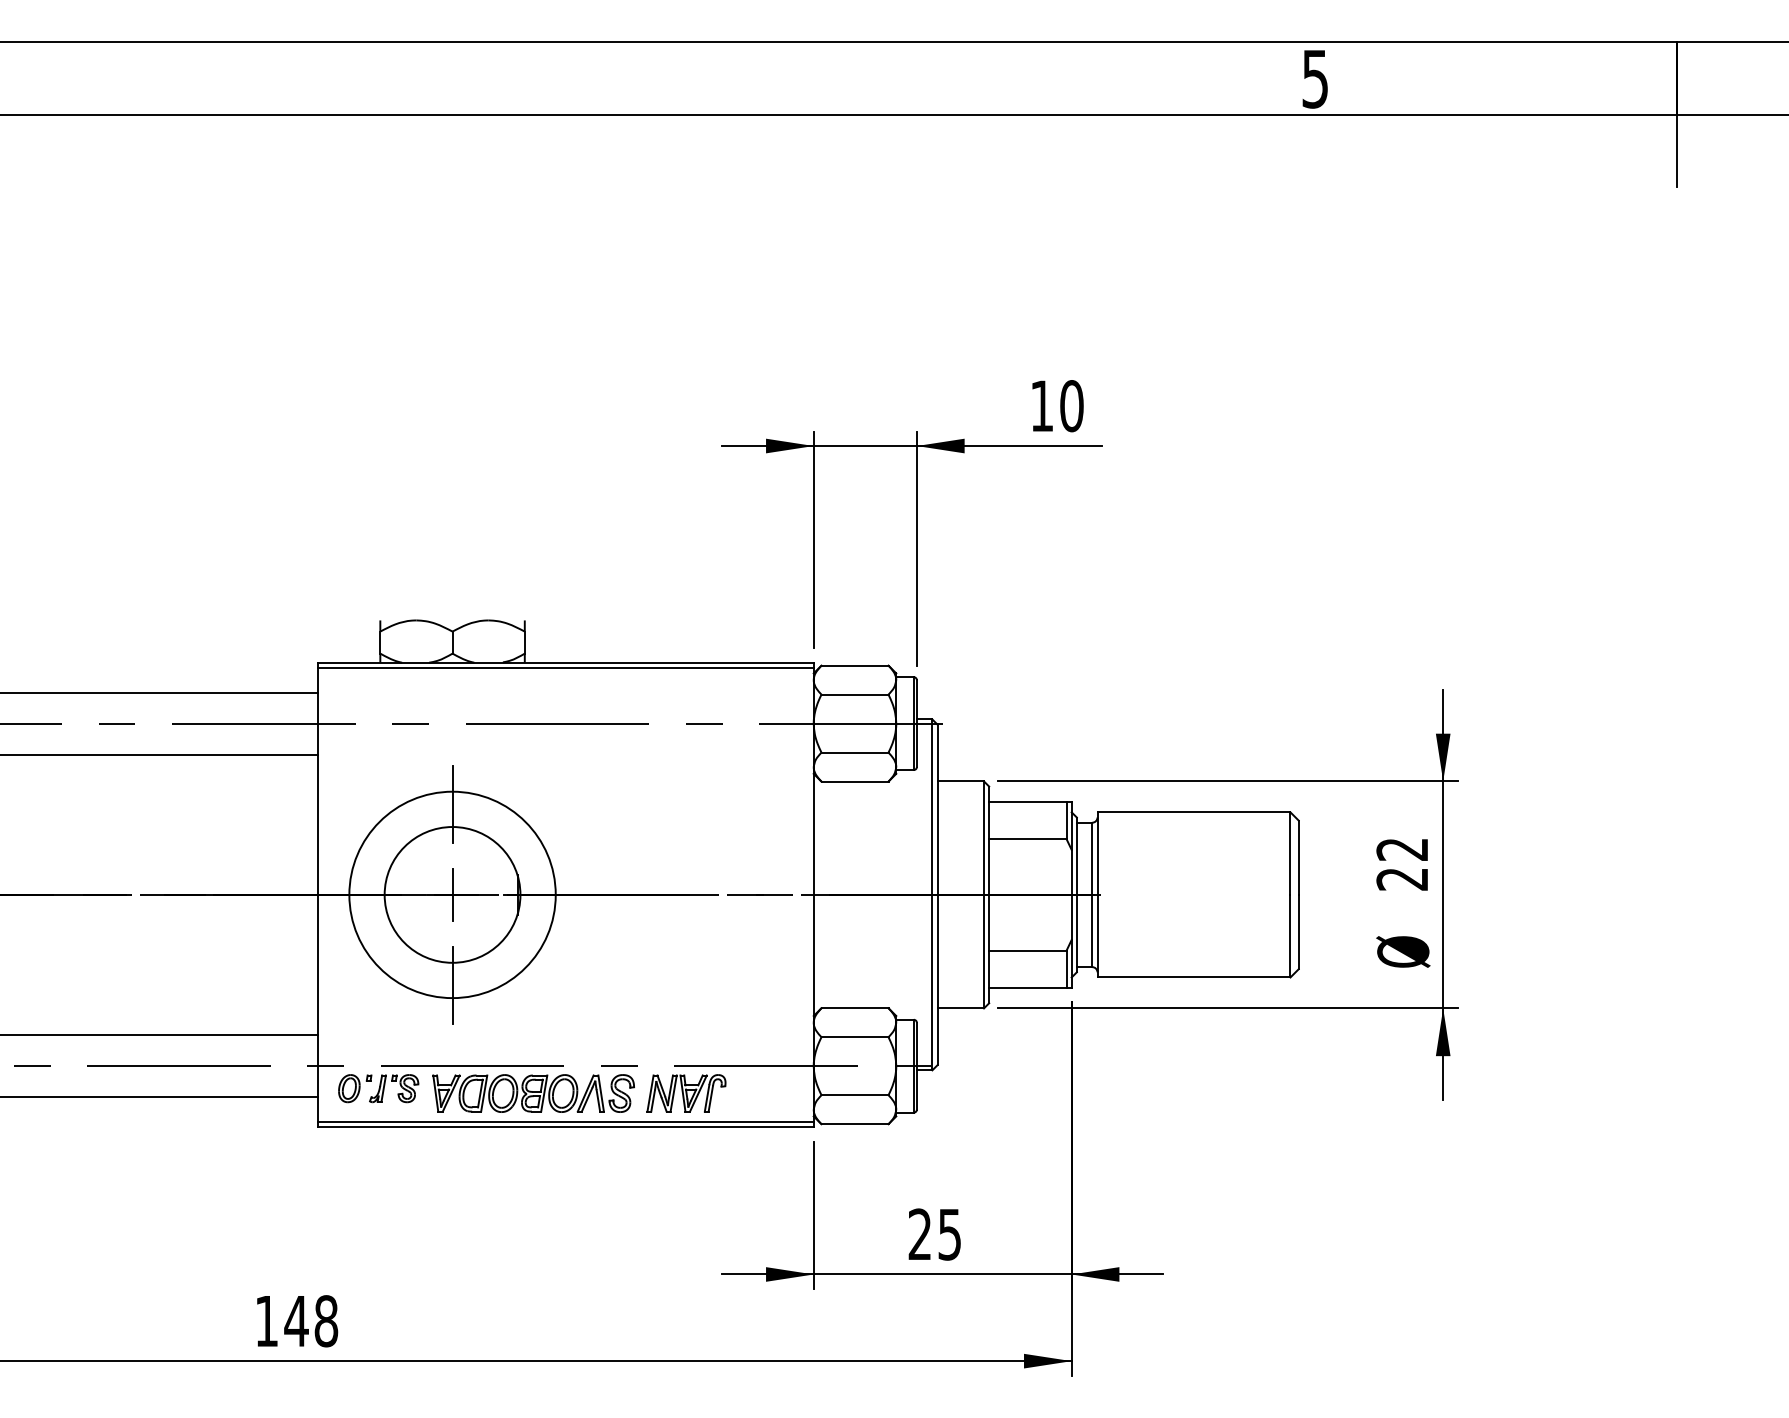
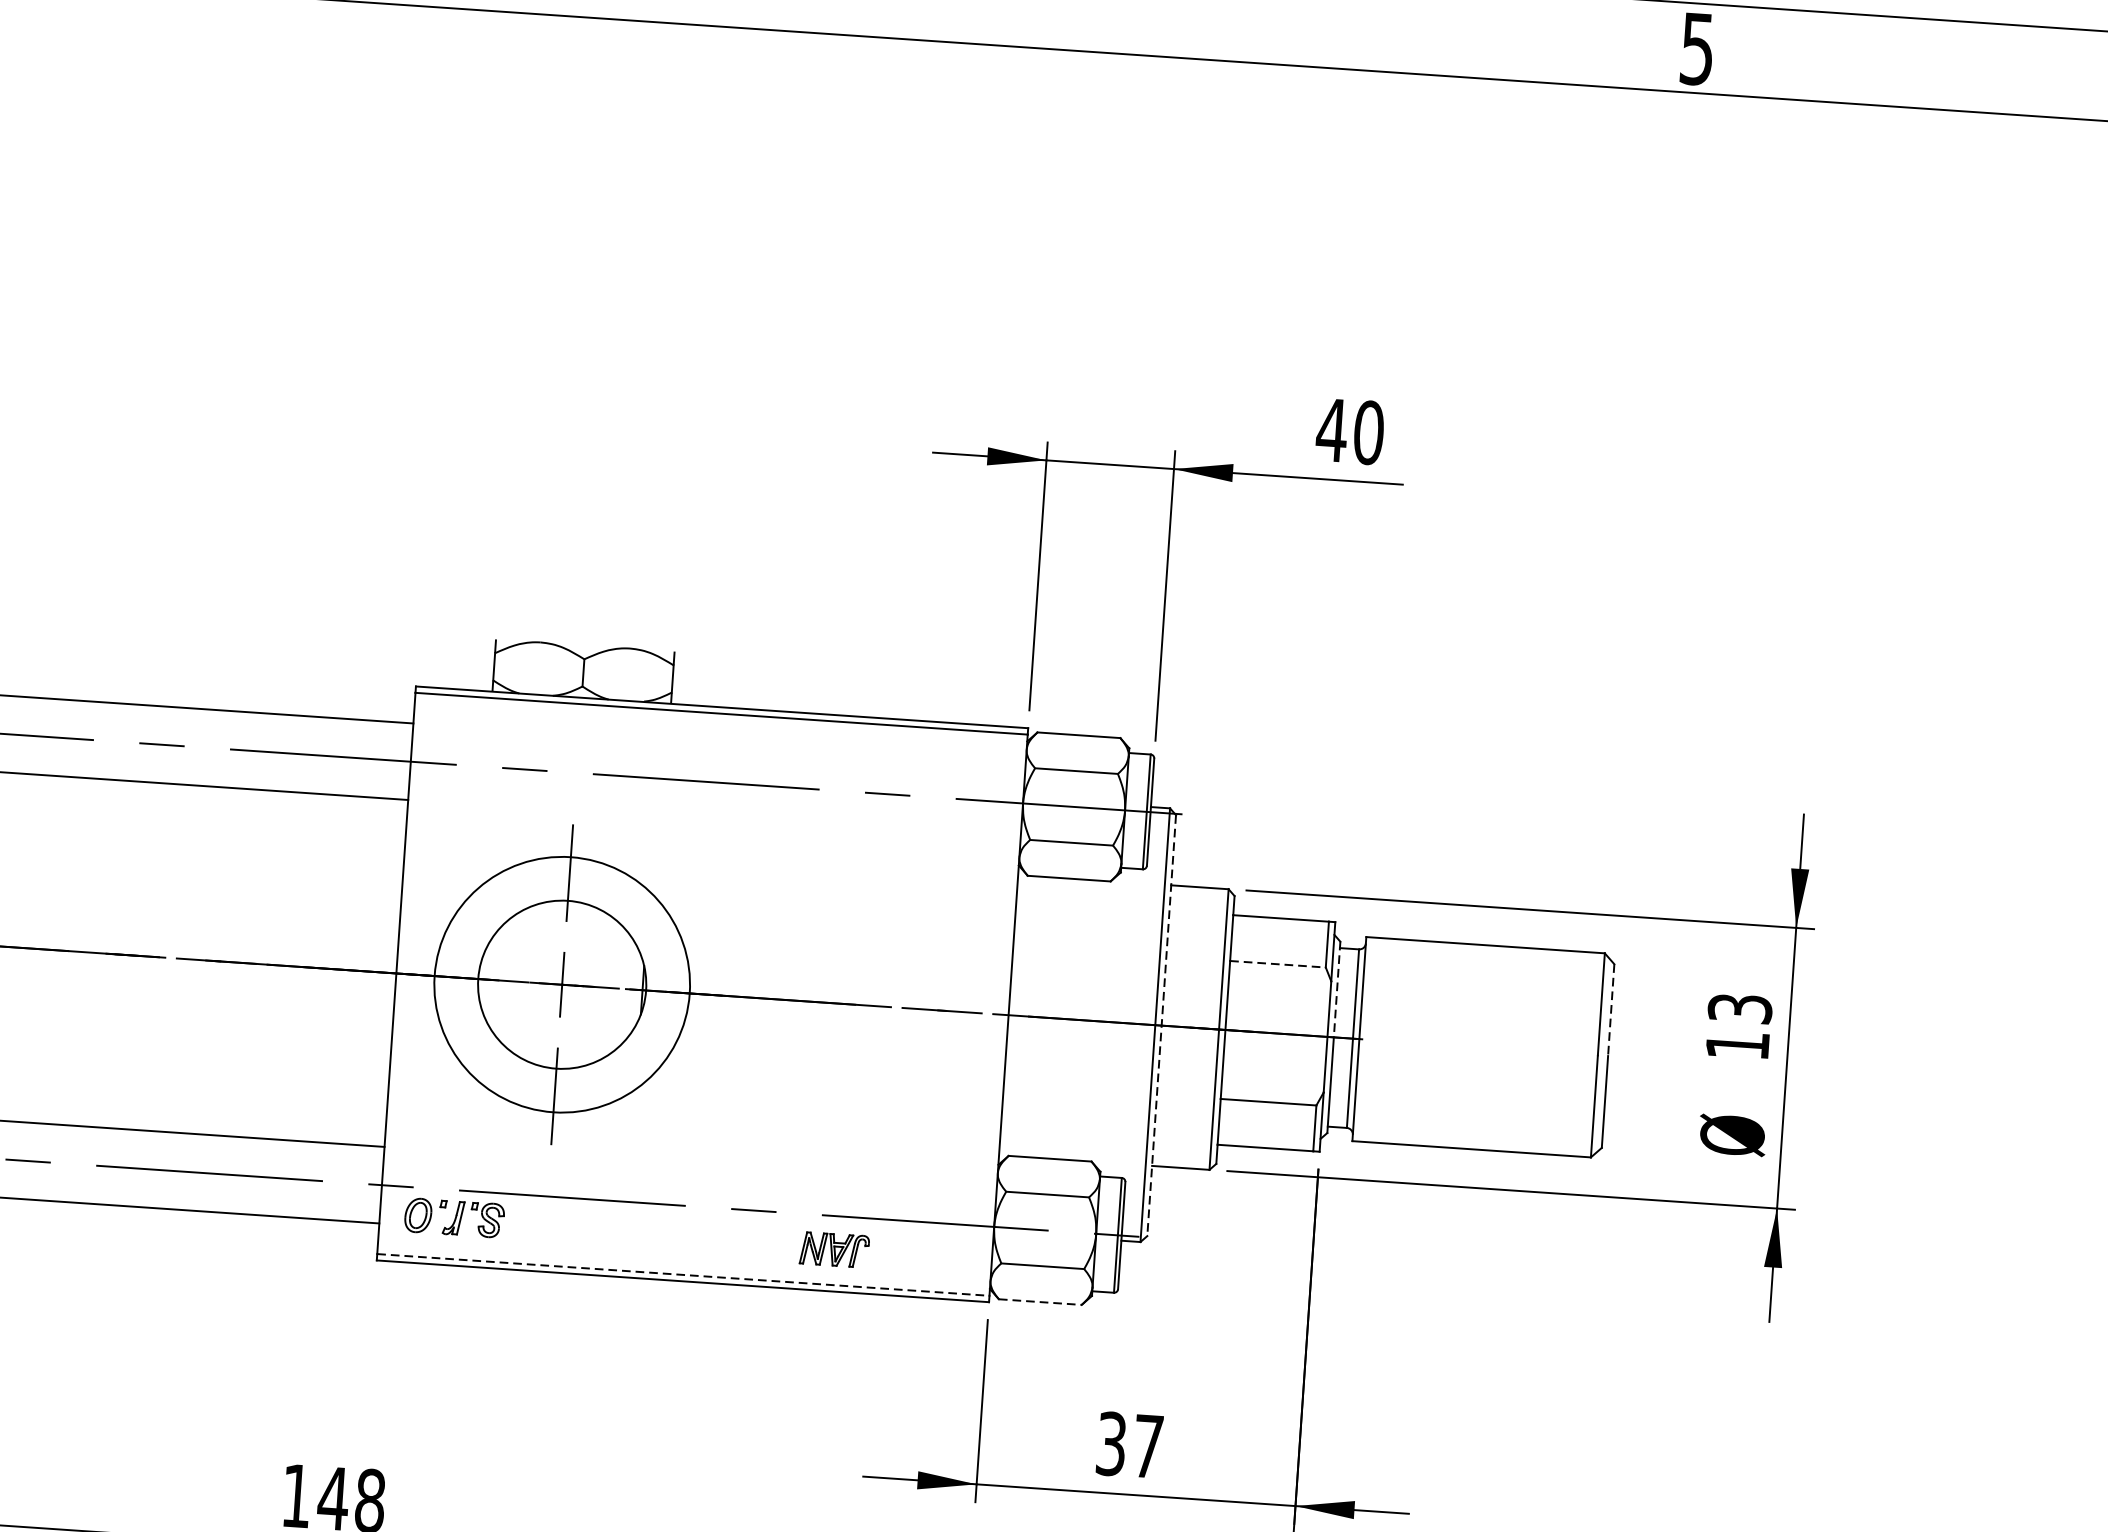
text: (1041, 405) -> (1331, 429), 10 -> 40
line: (1027, 839) -> (1277, 964), solid -> dashed
line: (1076, 856) -> (1336, 989), solid -> dashed
line: (1298, 858) -> (1610, 1011), solid -> dashed
text: (1402, 864) -> (1738, 1027), 22 -> 13
line: (937, 895) -> (1161, 1026), solid -> dashed
part: (533, 1093) -> (645, 1237), removed
part: (686, 1093) -> (834, 1249), size x0.7
line: (566, 1121) -> (683, 1274), solid -> dashed
line: (855, 1124) -> (1040, 1302), solid -> dashed
text: (934, 1234) -> (1129, 1445), 25 -> 37

